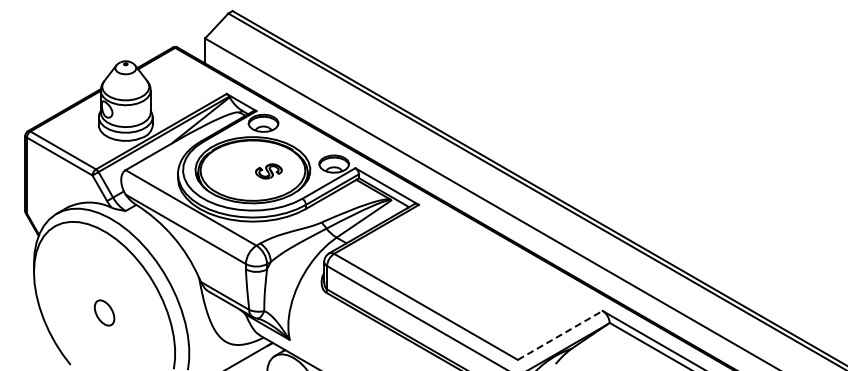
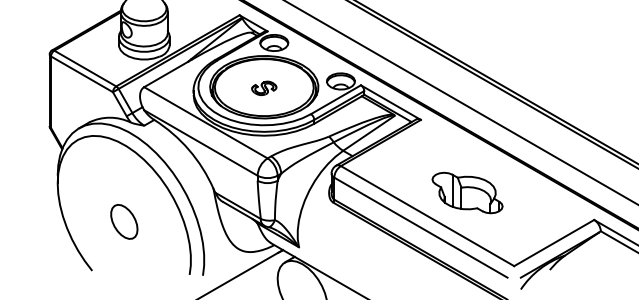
part: (268, 171) -> (263, 88), moved
part: (468, 282) -> (467, 193), added
part: (104, 312) -> (124, 221), size x1.43
line: (560, 335) -> (554, 243), dashed -> solid

